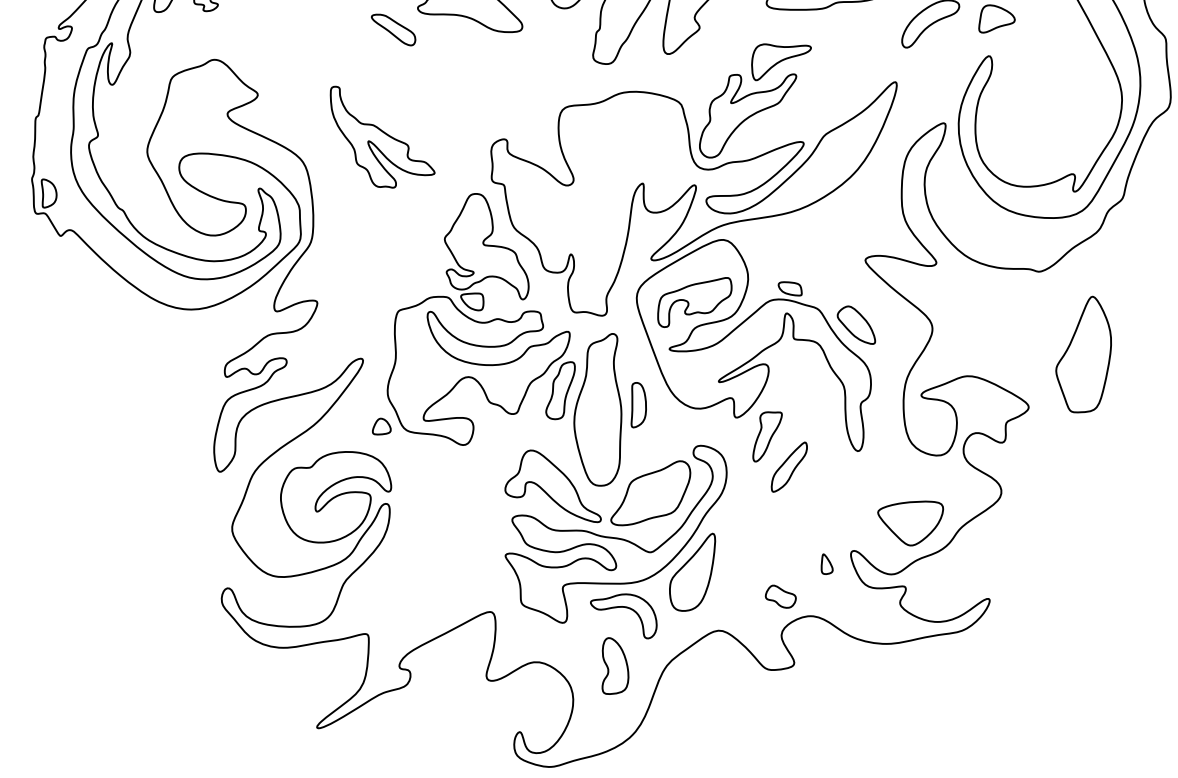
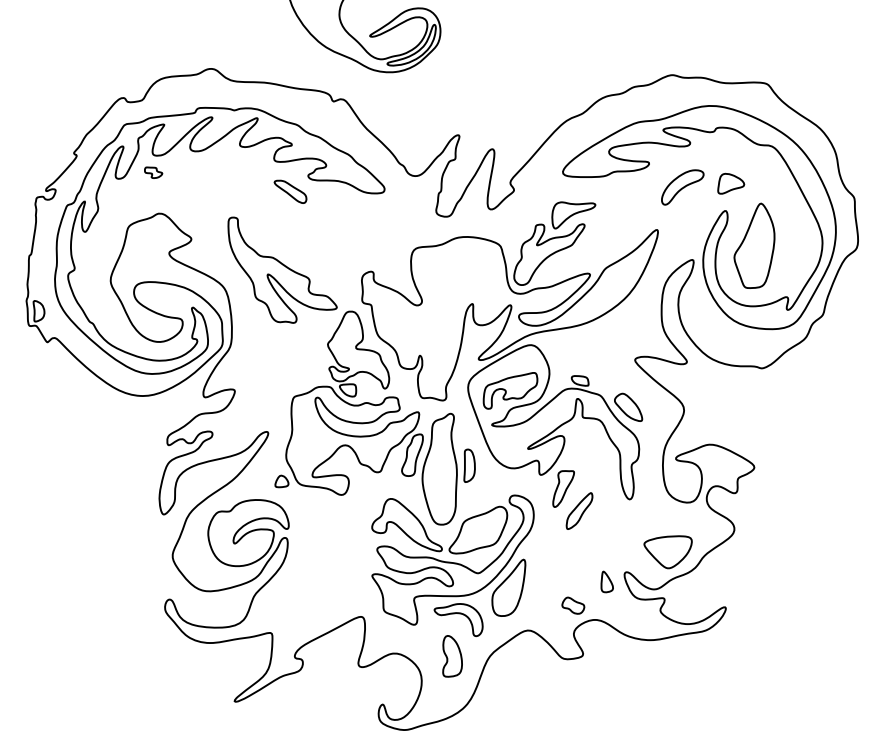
part: (382, 136) -> (282, 269), size x1.43
part: (1083, 354) -> (754, 245), moved
part: (826, 563) -> (606, 581), size x1.43

